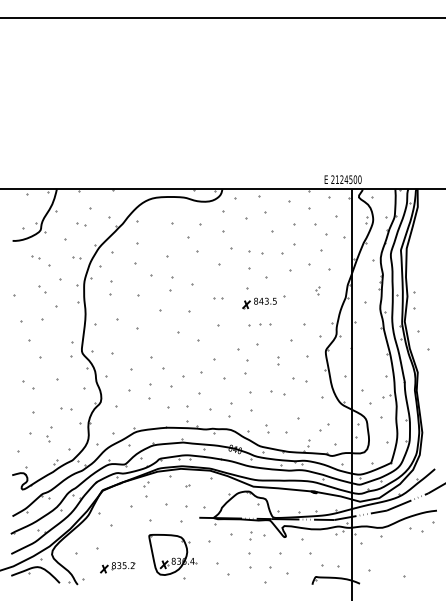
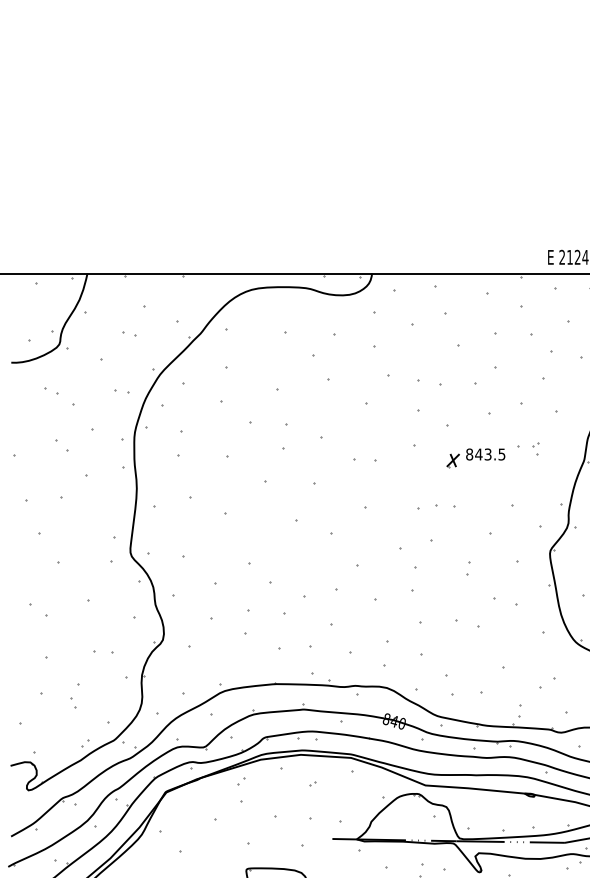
part: (218, 298) -> (365, 461), size x1.6
part: (263, 302) -> (482, 456), moved
part: (267, 428) -> (449, 685), size x1.6

